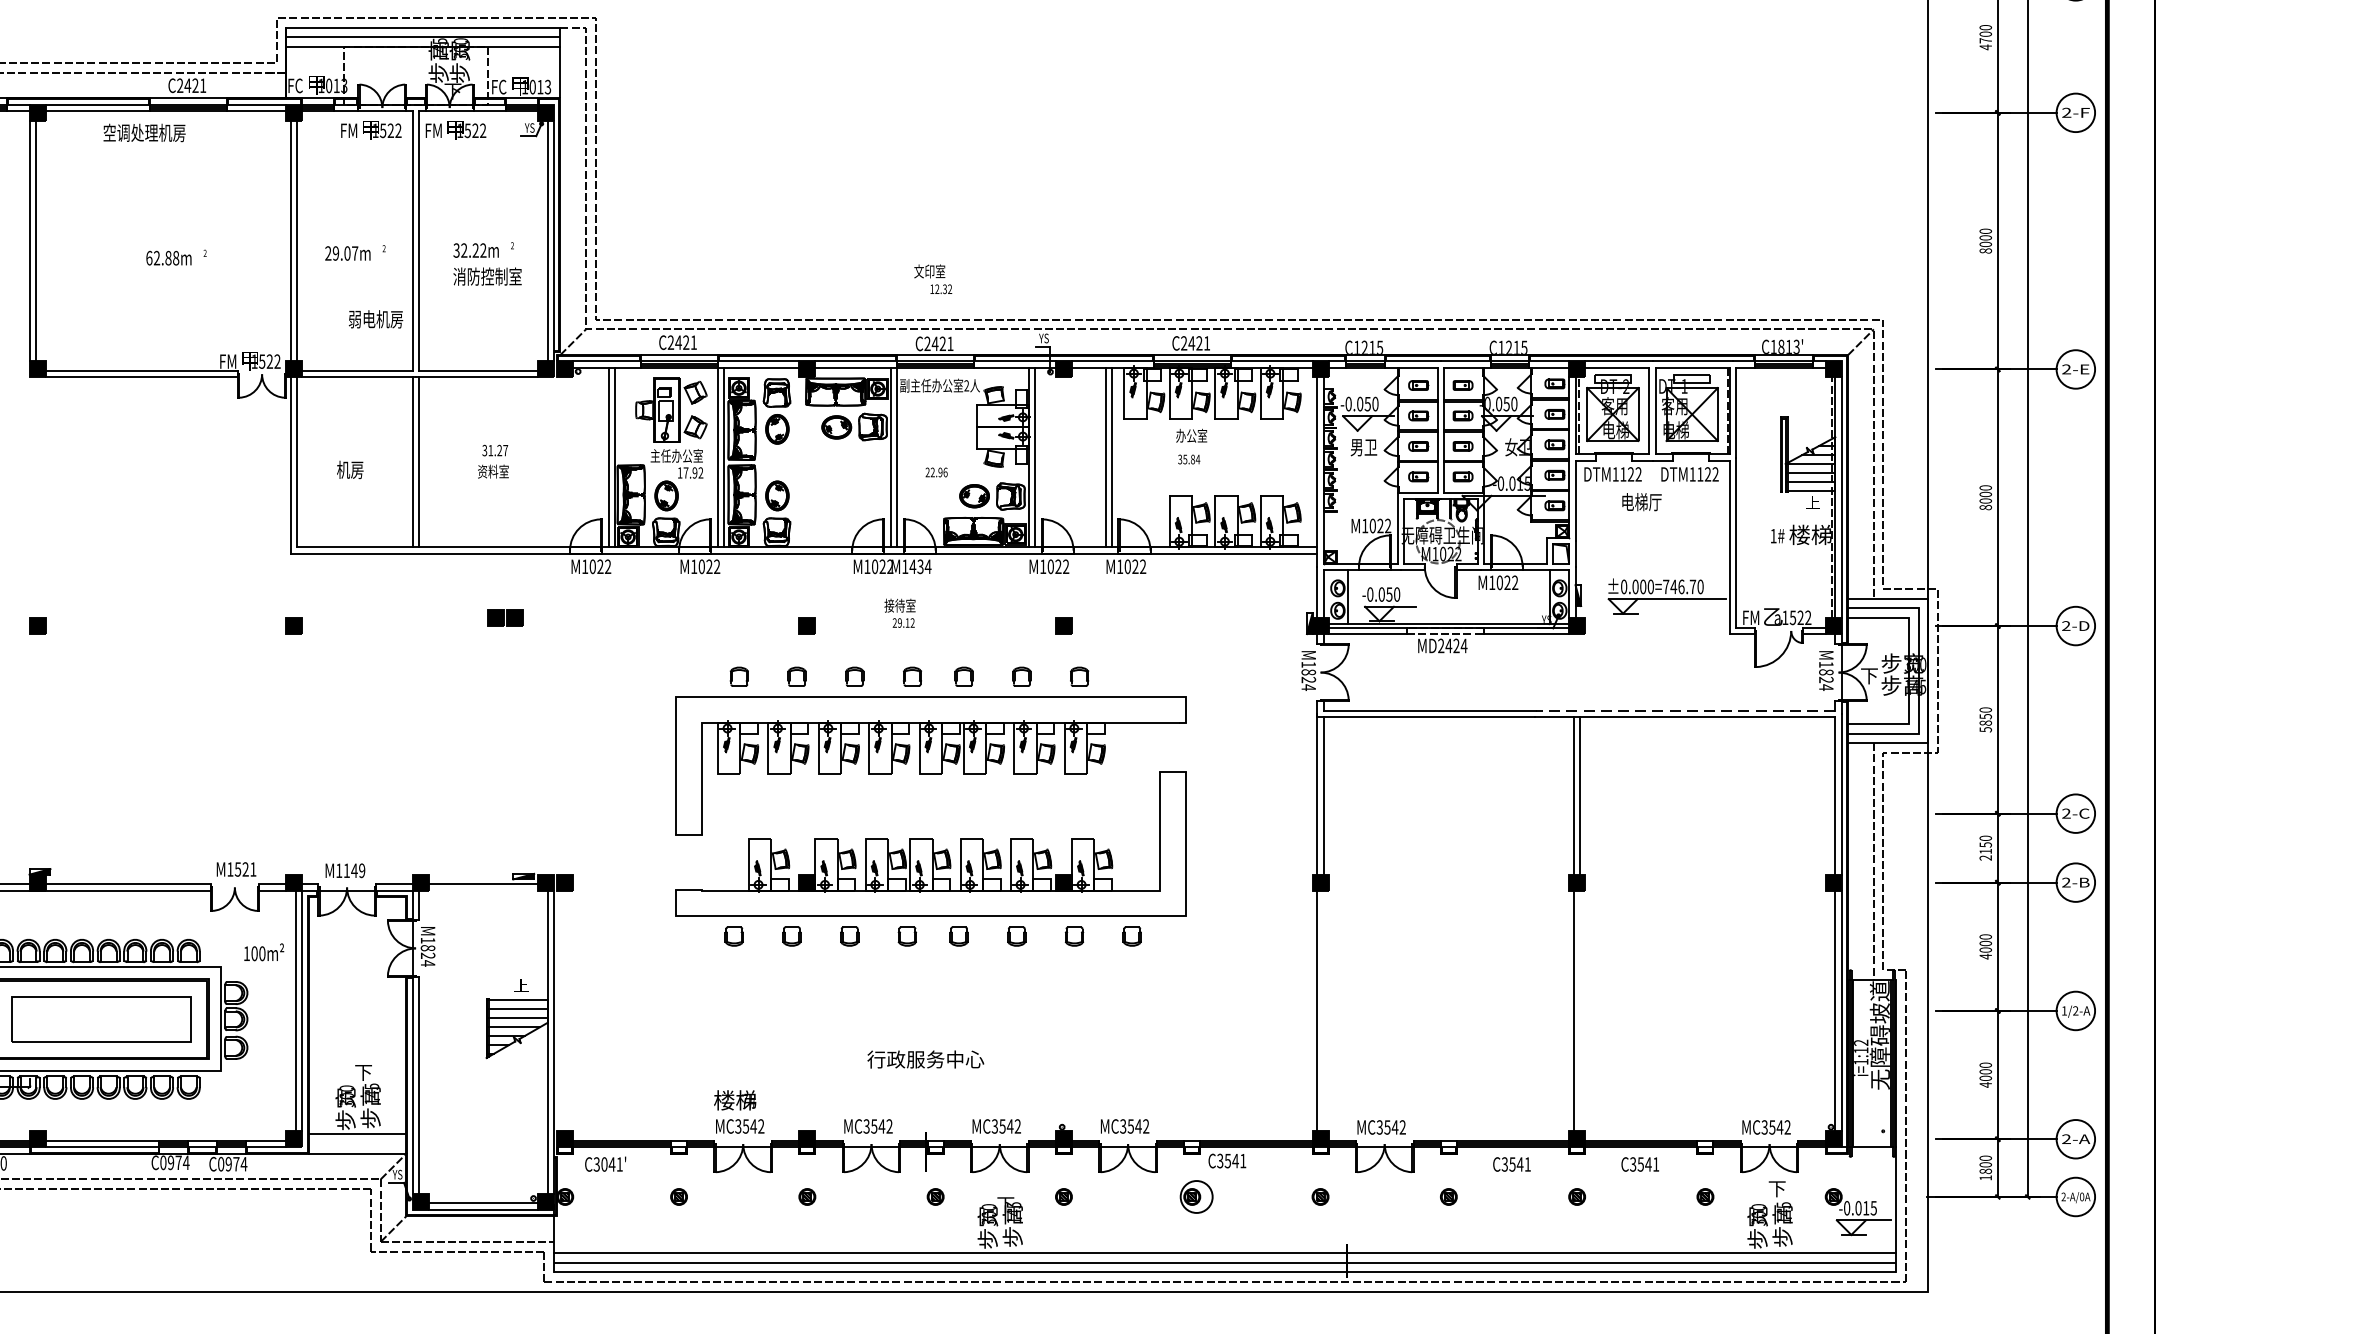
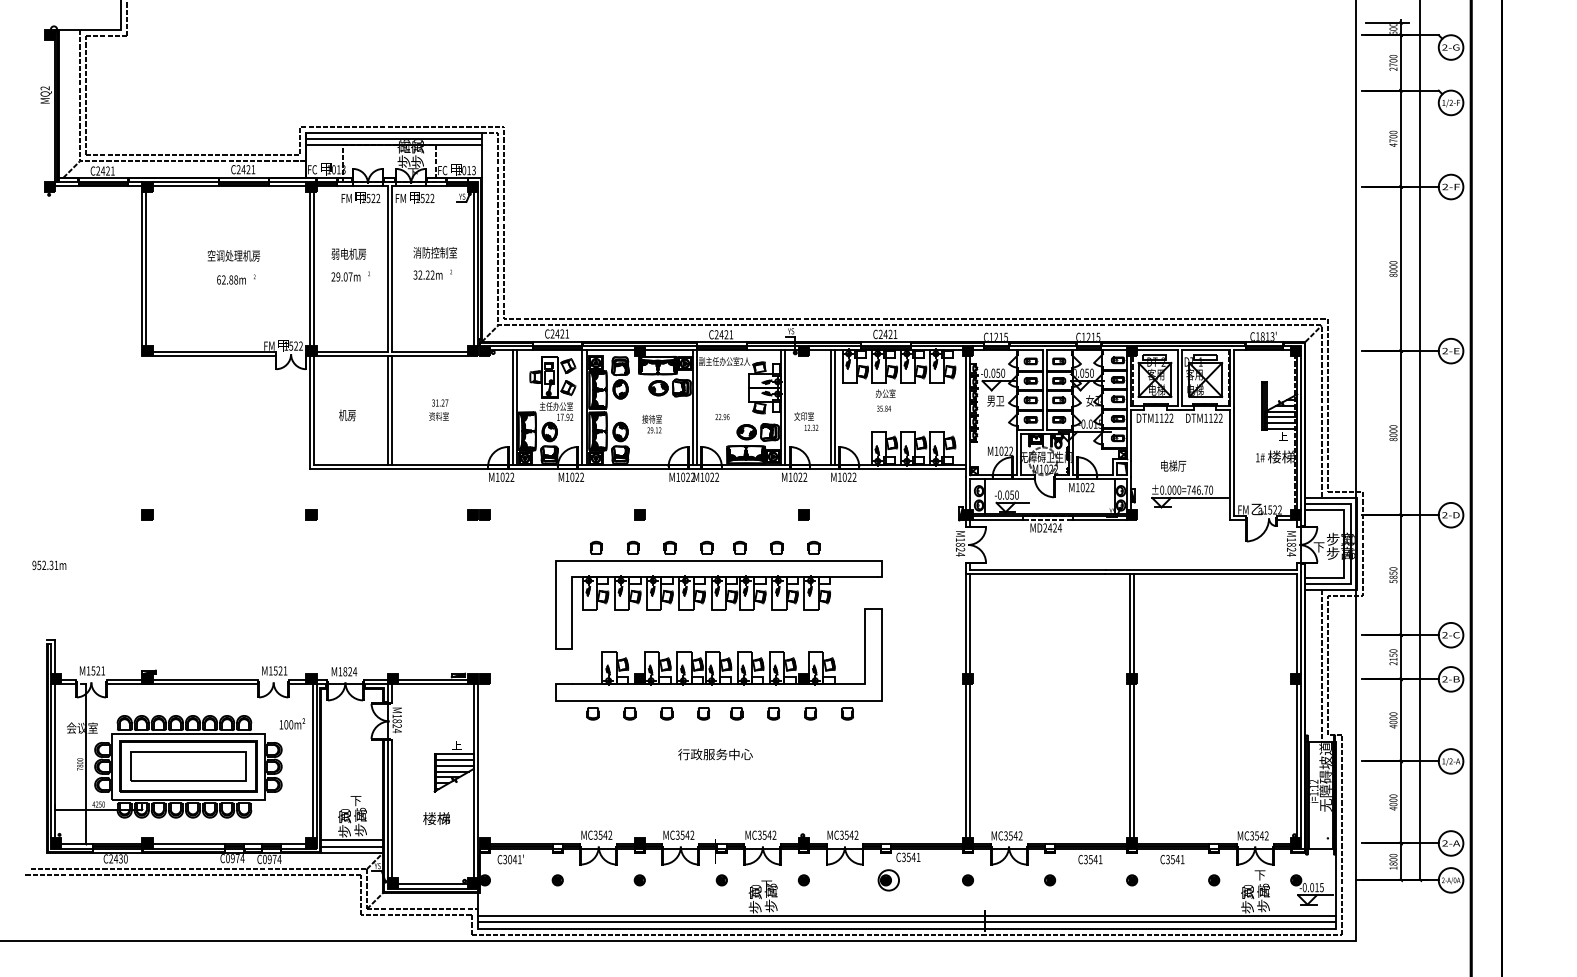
text: (143, 132) -> (233, 255), moved
text: (486, 276) -> (434, 252), moved
text: (933, 279) -> (806, 421), moved
text: (375, 318) -> (348, 253), moved
text: (1641, 501) -> (1173, 465), moved
text: (921, 565) -> (712, 476), M1434 -> M1022
text: (899, 612) -> (651, 423), moved
part: (505, 617) -> (478, 514), moved
line: (1685, 710) -> (1201, 569), dashed -> solid
text: (354, 870) -> (350, 671), M1149 -> M1824
line: (483, 890) -> (432, 684), added
line: (1324, 1011) -> (970, 761), added
line: (1580, 1011) -> (1134, 761), added
text: (925, 1059) -> (715, 754), moved
text: (734, 1100) -> (436, 818), moved
line: (356, 1144) -> (351, 846), added

